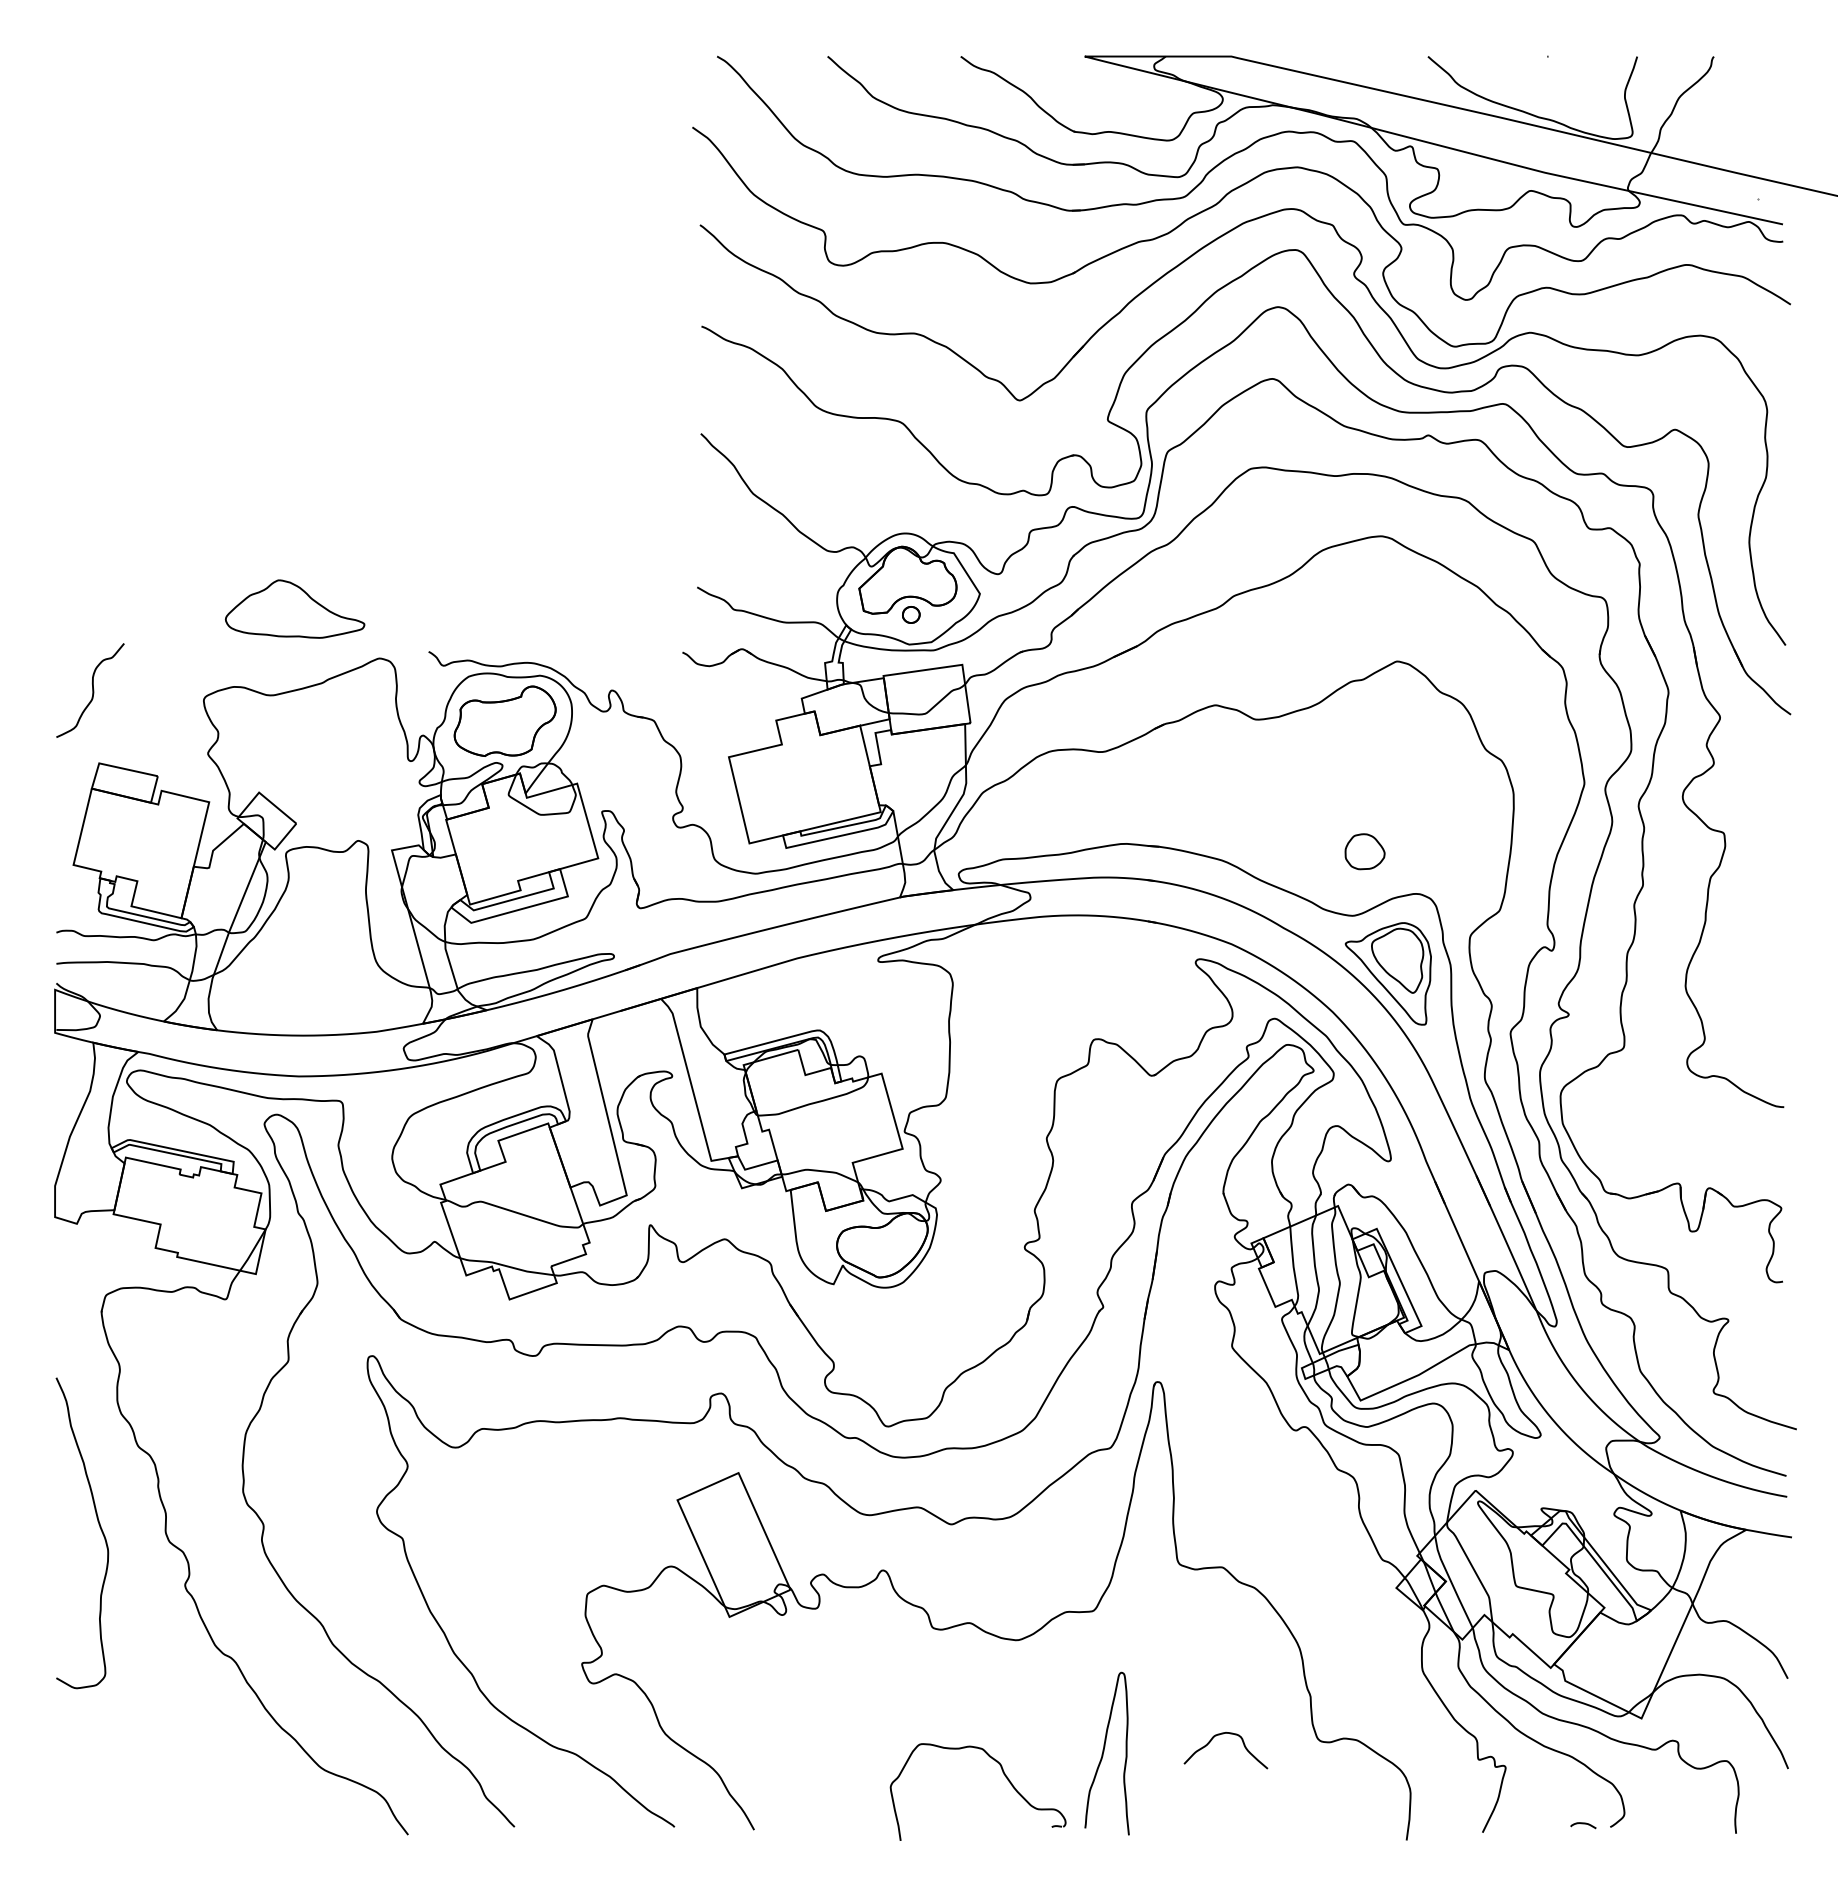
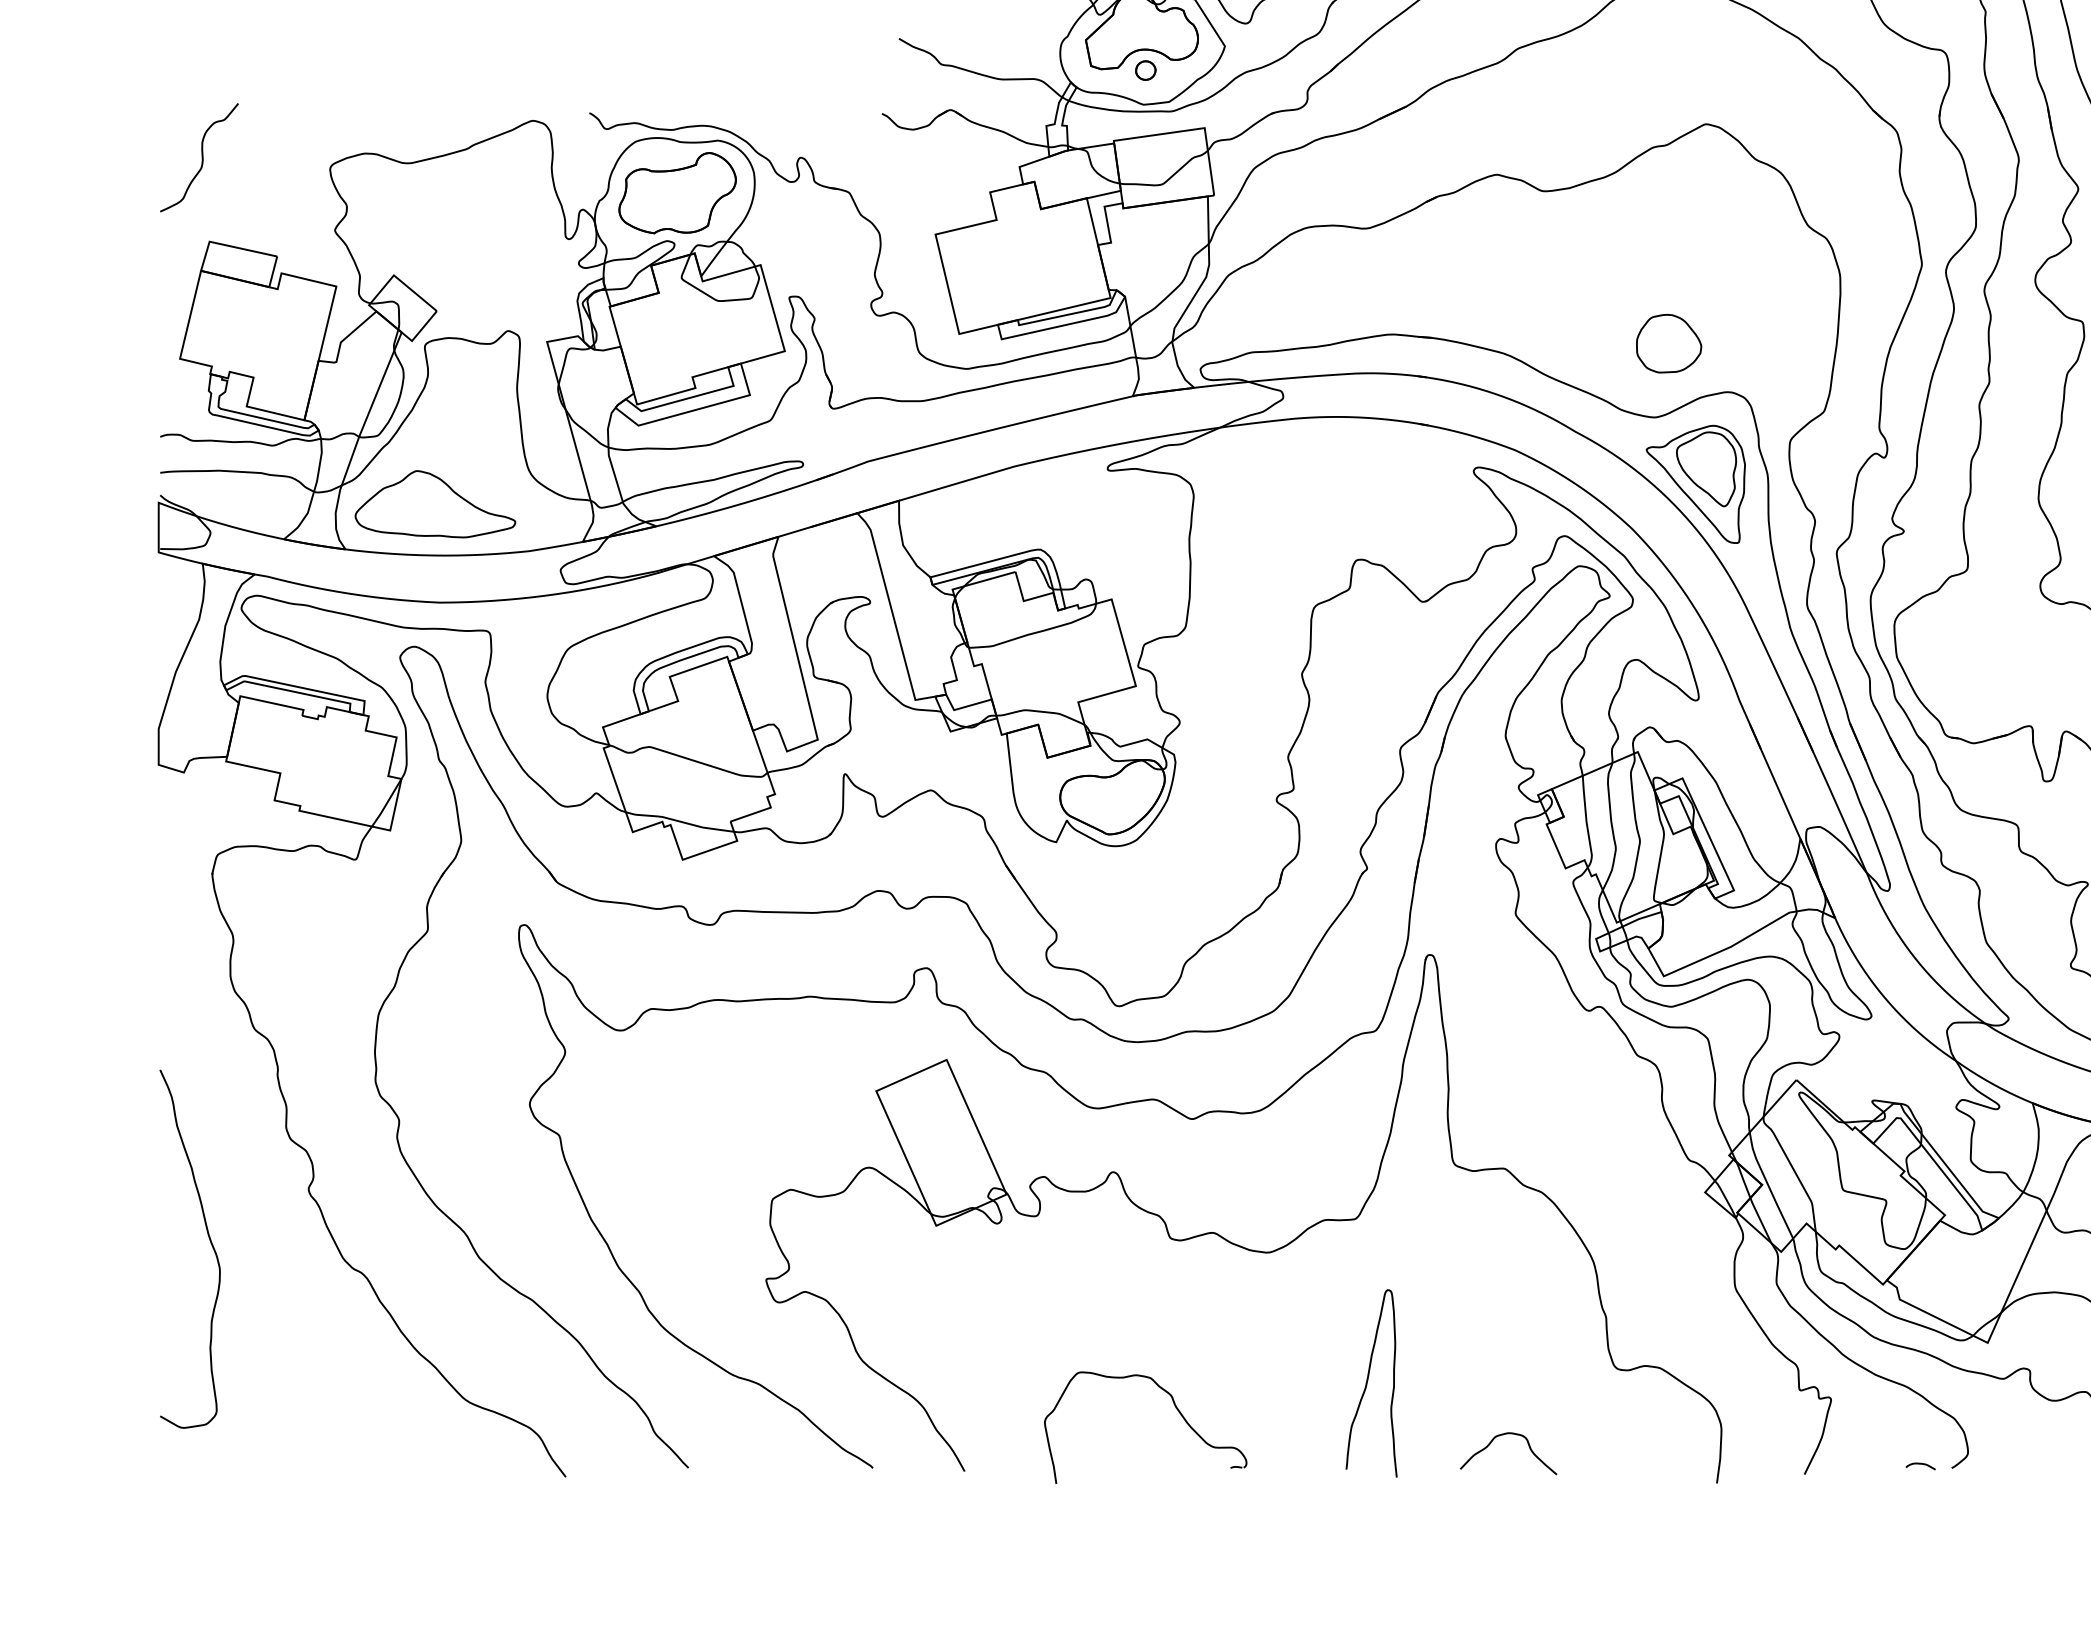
part: (294, 608) -> (434, 503), moved
part: (1364, 851) -> (1668, 343), size x1.43
curve: (99, 1527) -> (209, 1242), moved
curve: (1223, 1734) -> (1505, 1435), moved
part: (1003, 1774) -> (1174, 1407), moved

